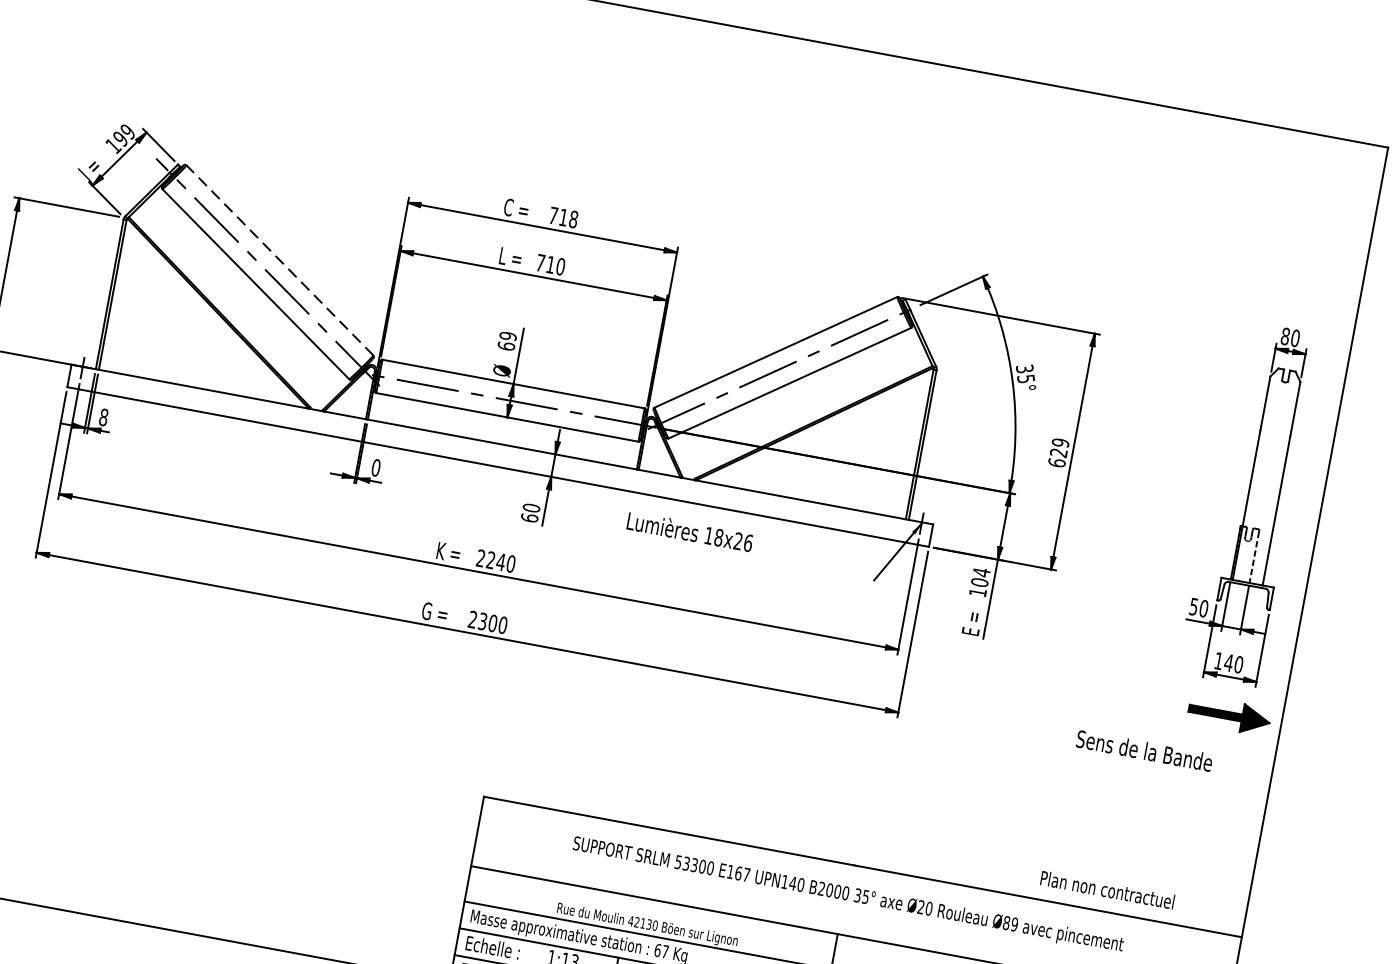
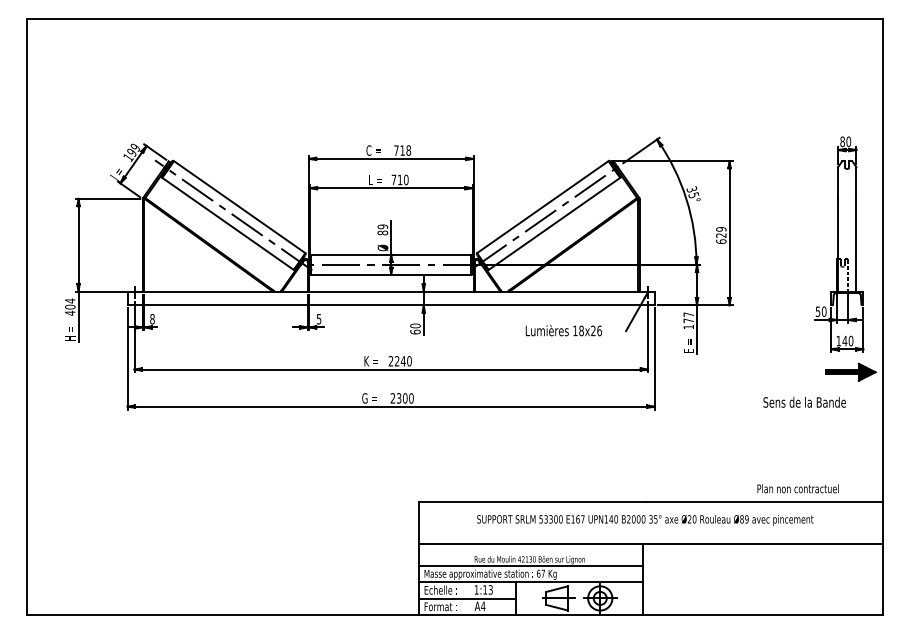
line: (280, 259) -> (239, 206), dashed -> solid
text: (505, 345) -> (382, 232), 69 -> 89
text: (375, 468) -> (318, 319), 0 -> 5
text: (689, 531) -> (563, 330), moved
text: (980, 576) -> (688, 317), 104 -> 177

